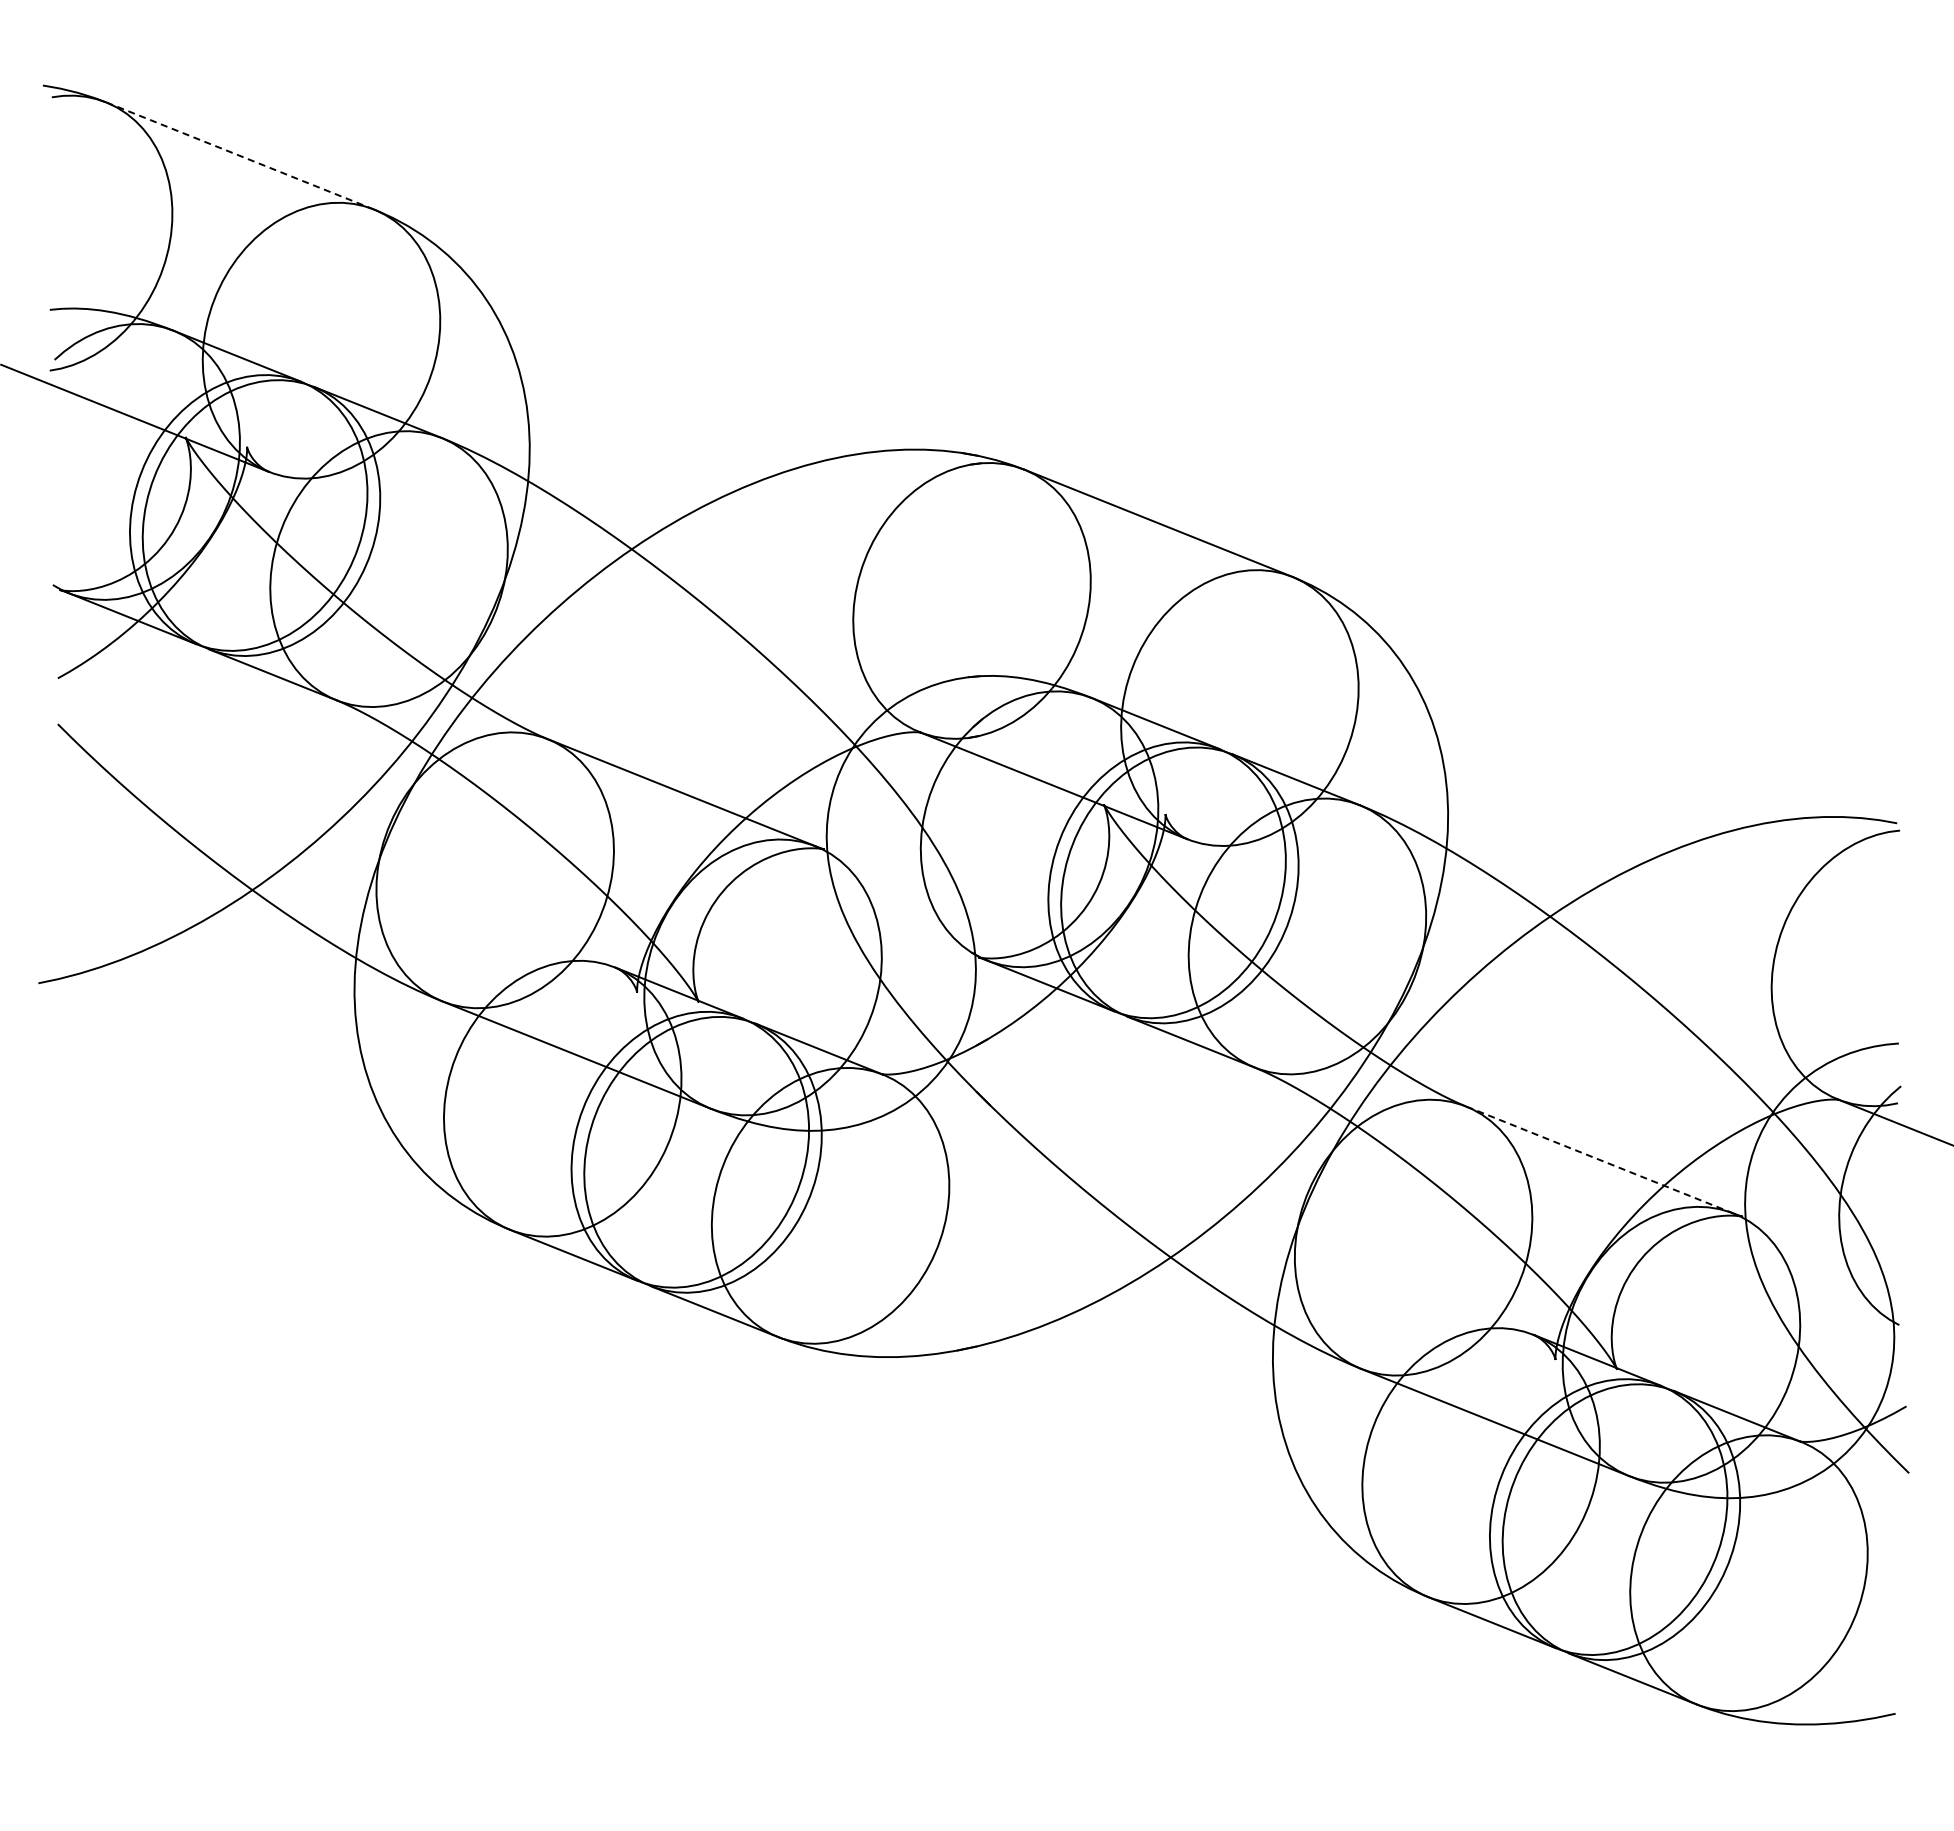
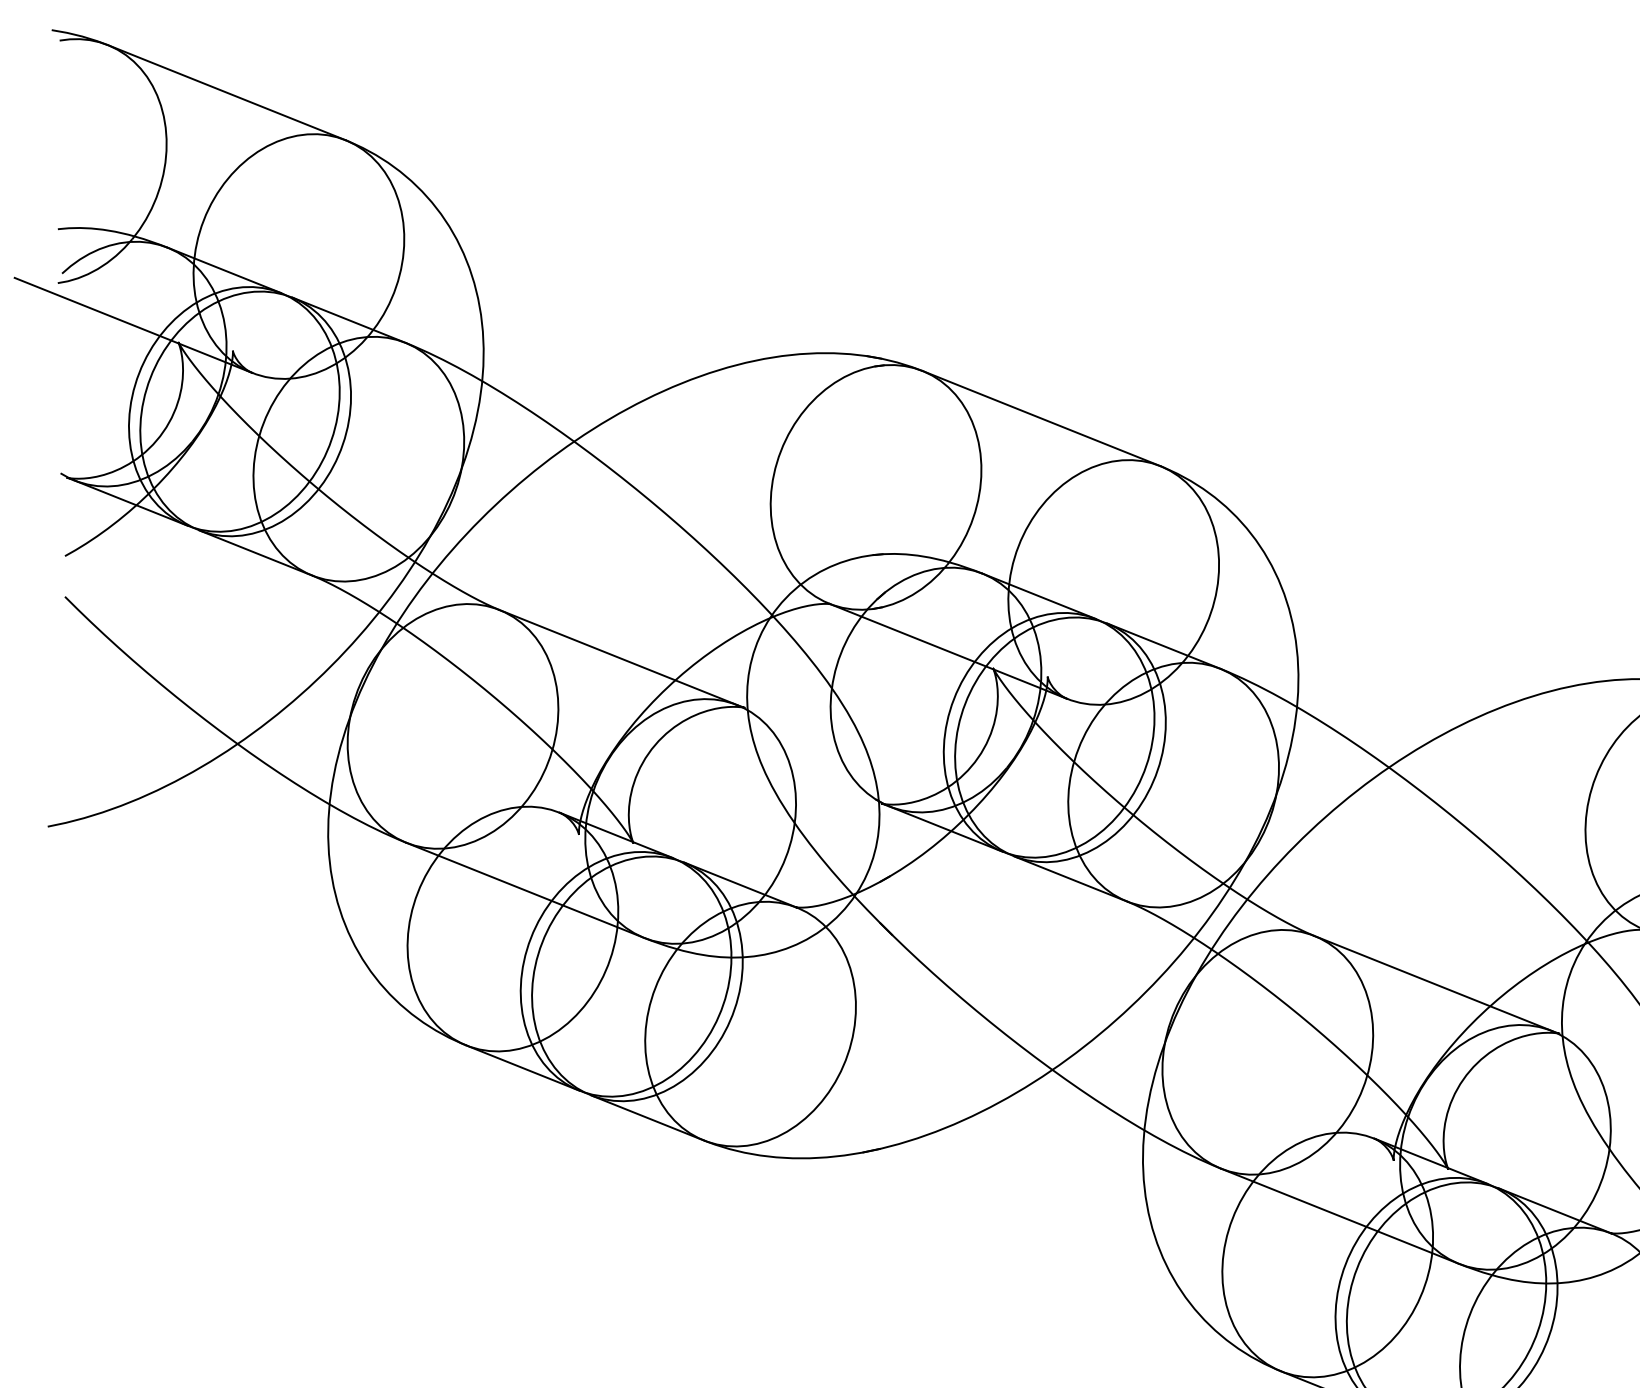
line: (239, 155) -> (226, 92), dashed -> solid
line: (1599, 1159) -> (1432, 982), dashed -> solid

